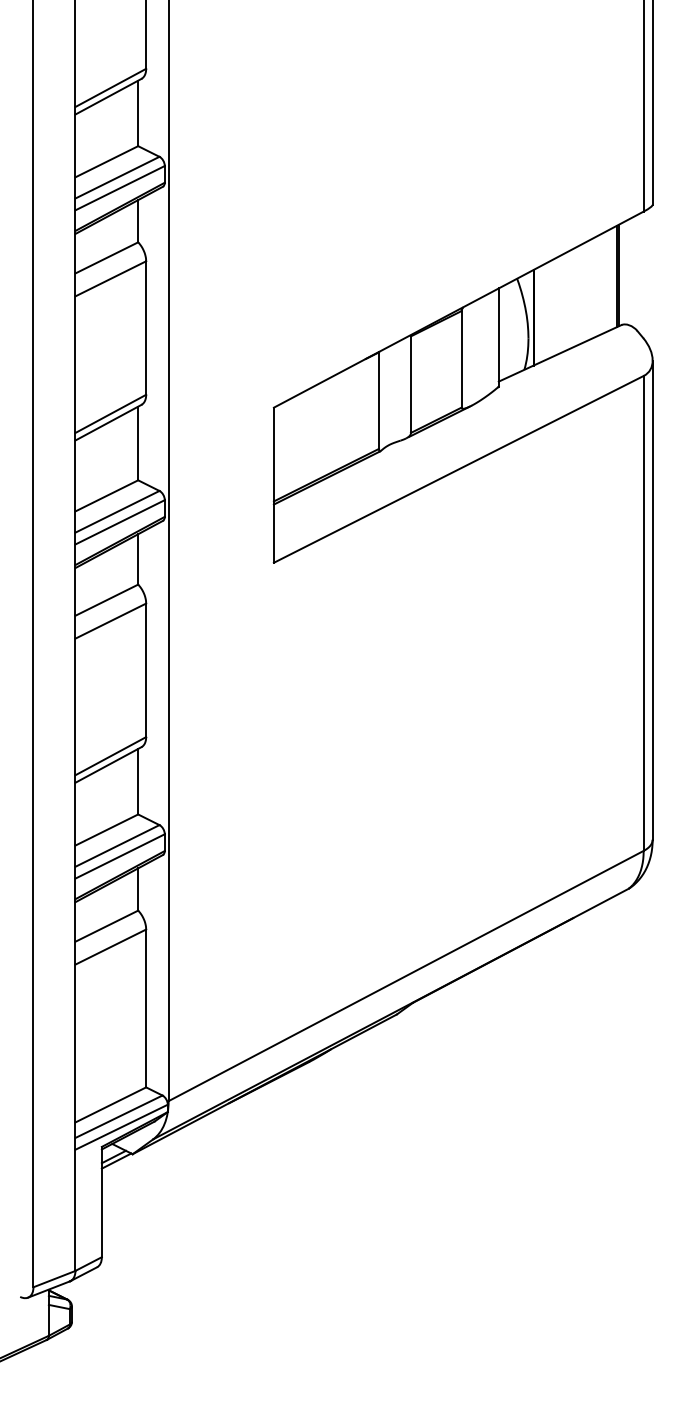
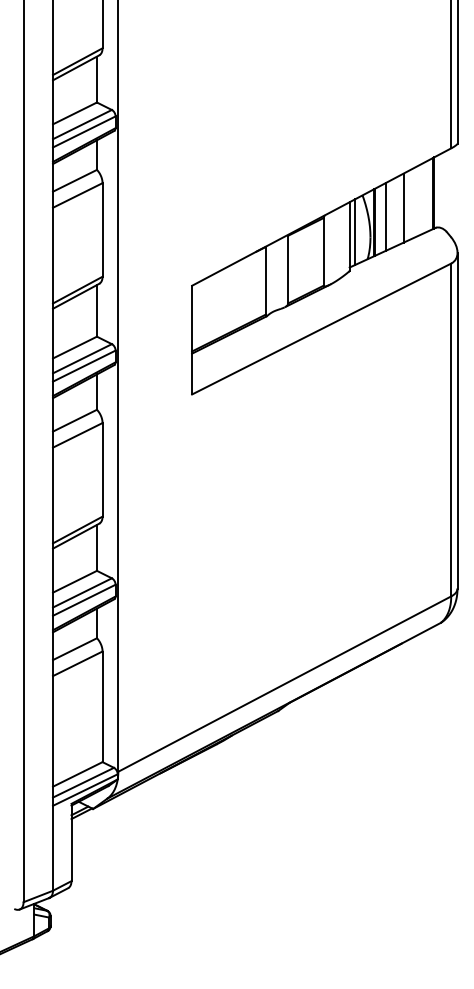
line: (575, 295) -> (403, 207), added
line: (551, 308) -> (386, 216), added
line: (505, 331) -> (354, 232), added

